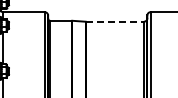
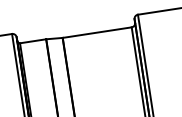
line: (114, 21) -> (96, 32), dashed -> solid

